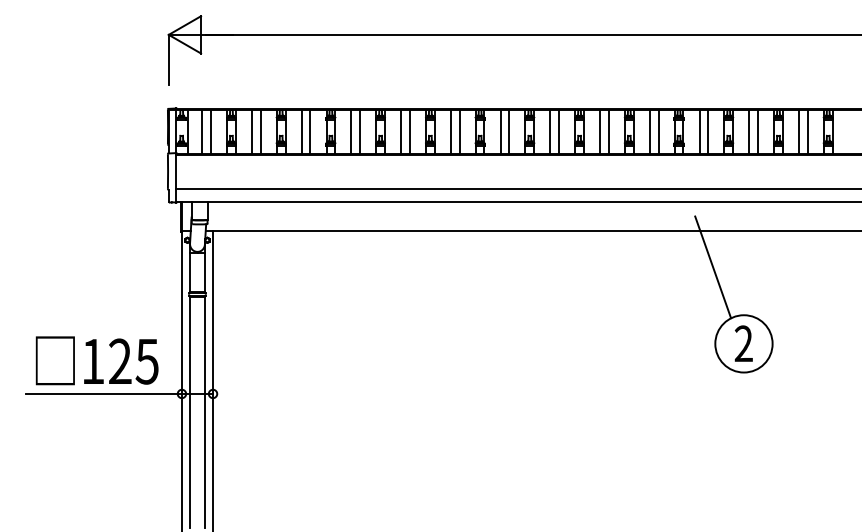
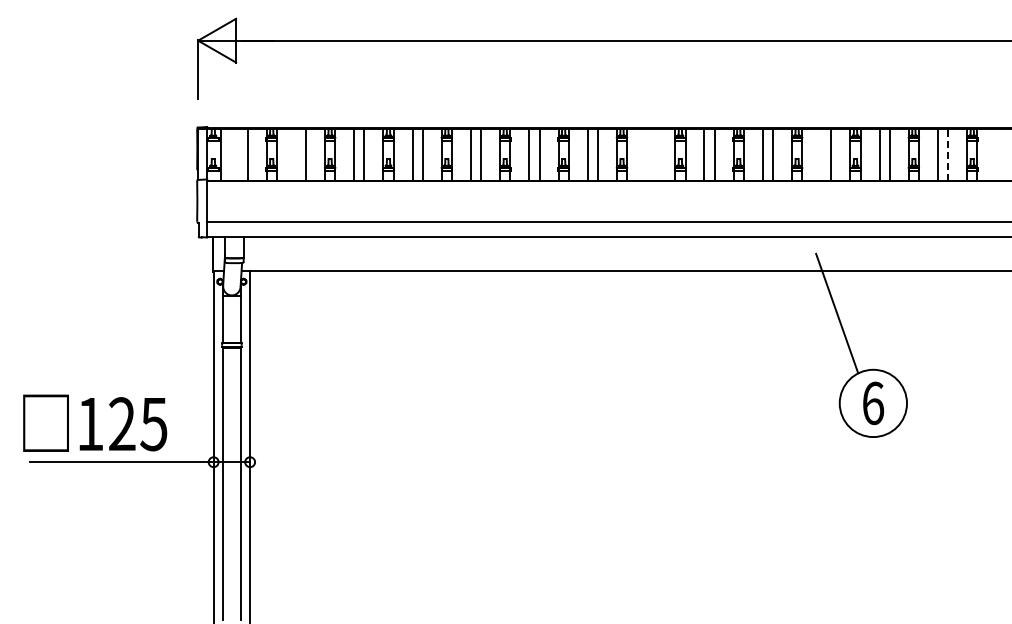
line: (202, 131) -> (237, 154), removed
line: (251, 131) -> (295, 154), removed
line: (550, 131) -> (646, 154), removed
line: (559, 131) -> (656, 154), removed
line: (699, 131) -> (821, 154), removed
line: (807, 132) -> (948, 155), solid -> dashed
text: (744, 343) -> (873, 403), 2 -> 6
text: (97, 360) -> (95, 422), moved

